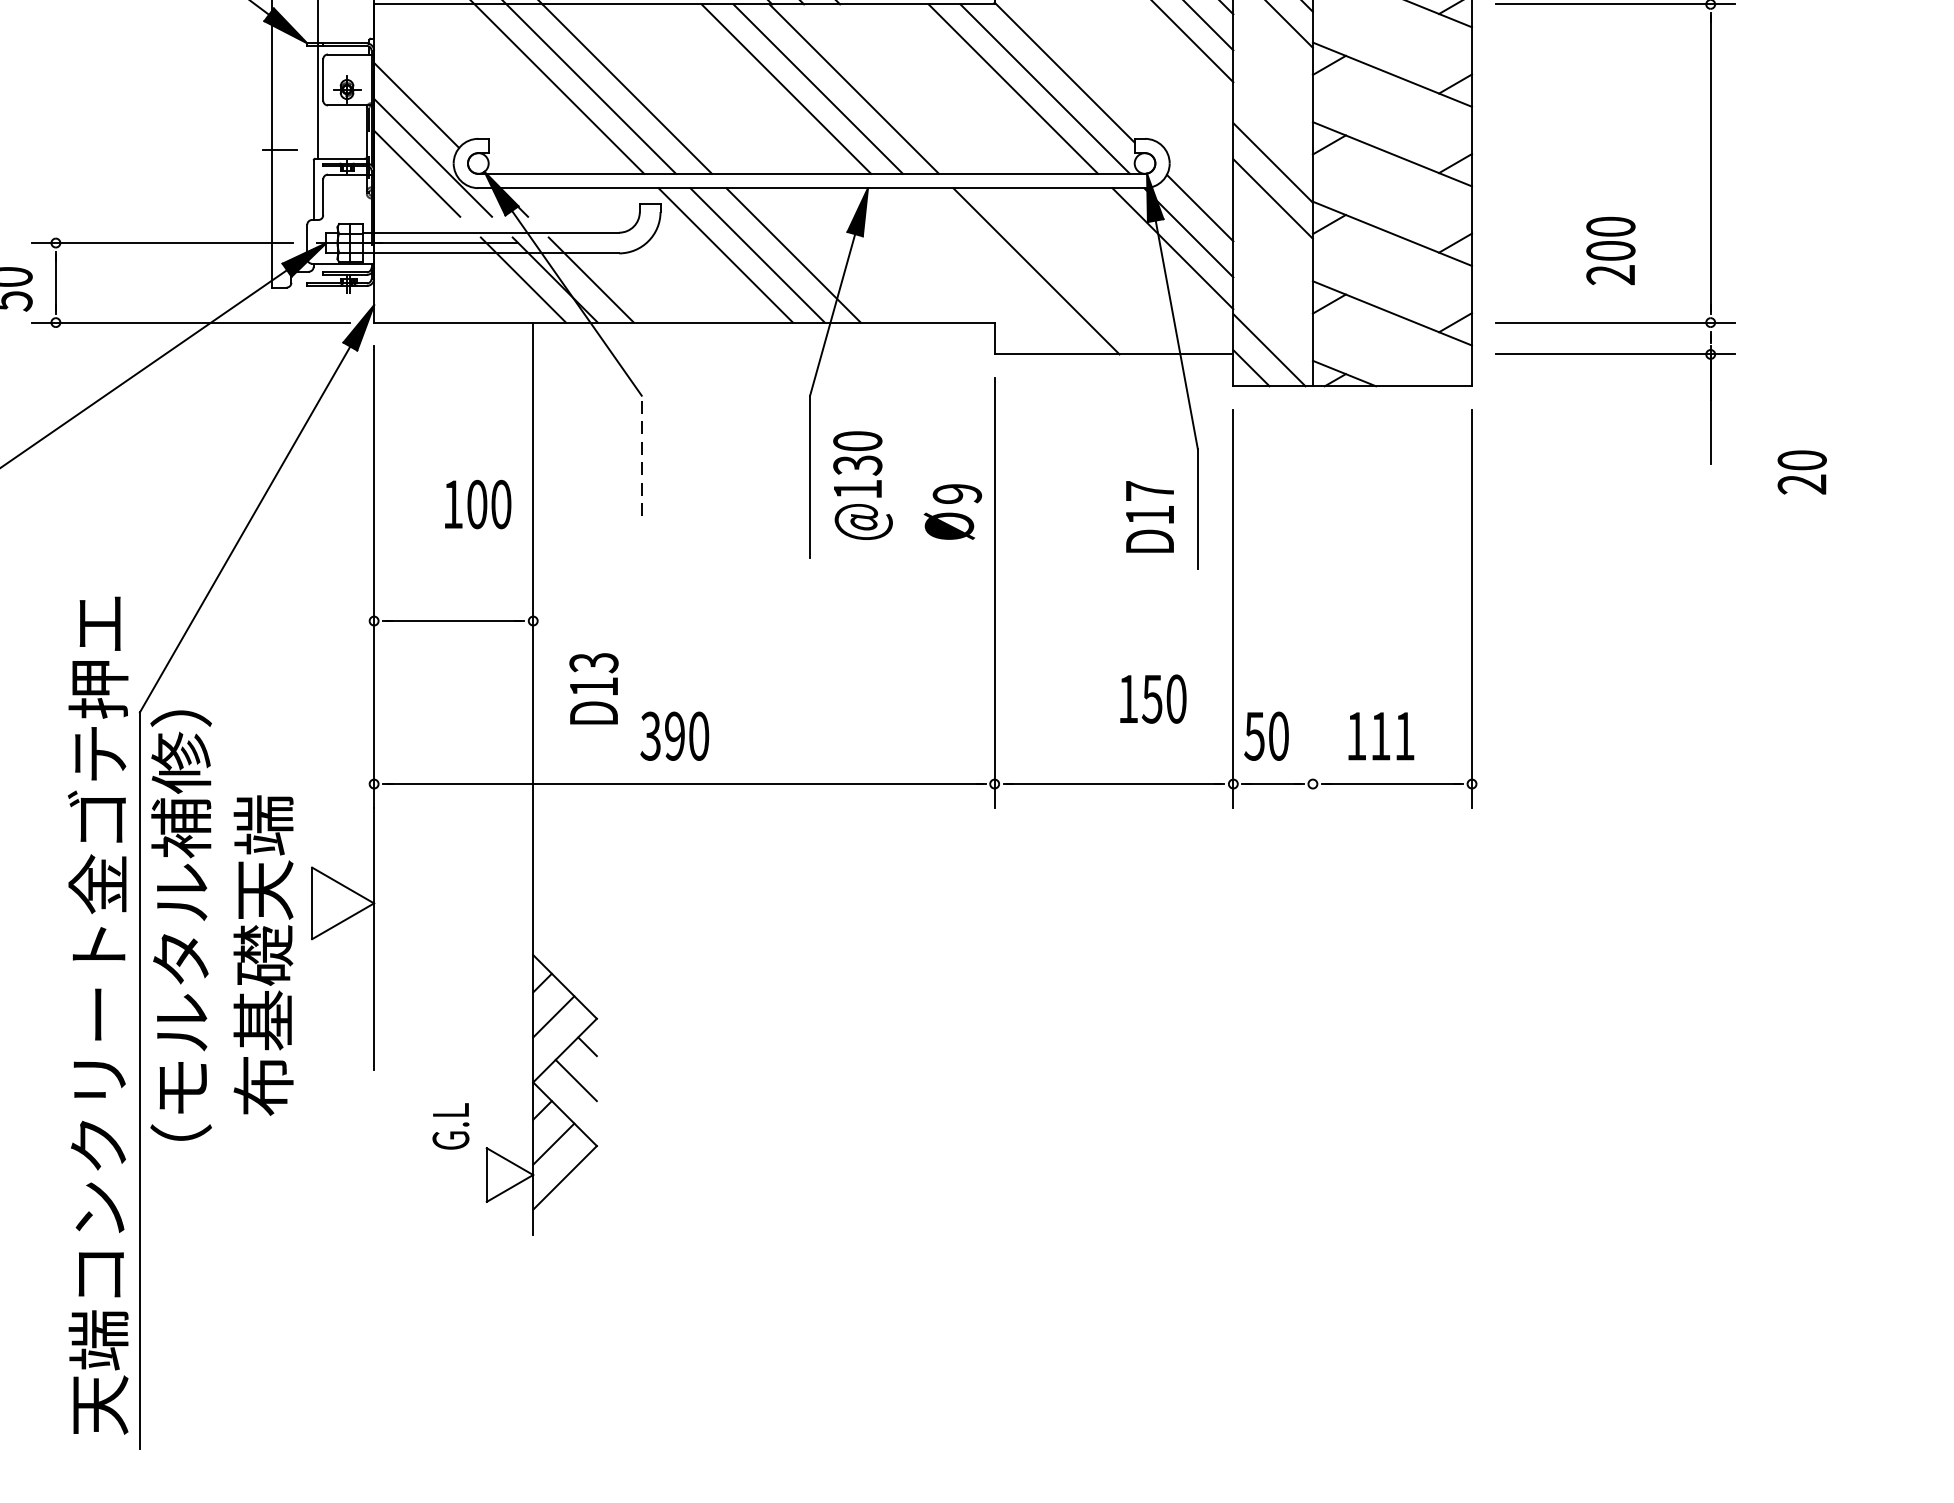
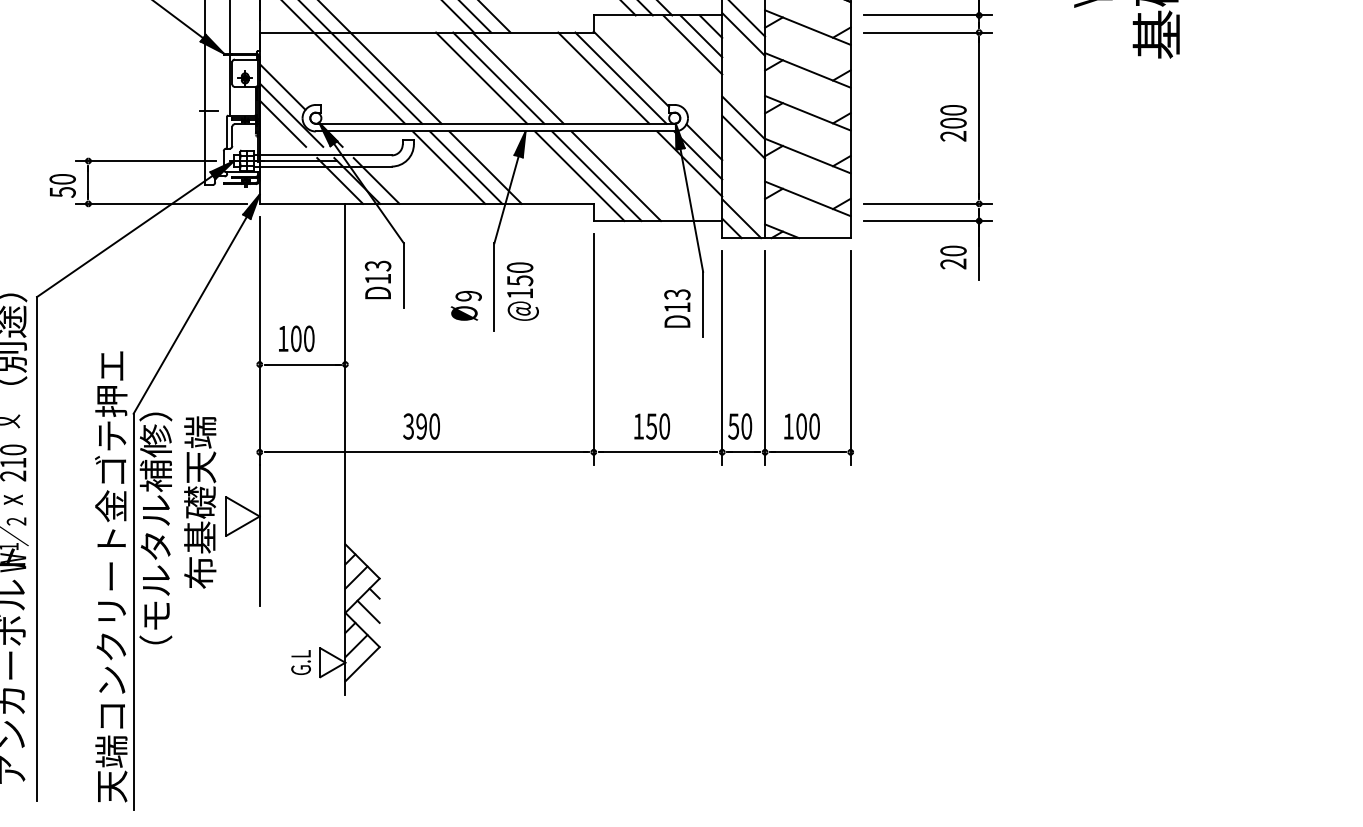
text: (1610, 251) -> (953, 123), moved
line: (968, 271) -> (579, 176), added
line: (999, 271) -> (596, 176), added
line: (641, 455) -> (403, 275), dashed -> solid
text: (856, 464) -> (519, 280), @130 -> @150
text: (1802, 472) -> (953, 257), moved
text: (1150, 490) -> (677, 294), D17 -> D13
text: (477, 503) -> (296, 338), moved
text: (951, 511) -> (465, 305), moved
line: (1313, 608) -> (765, 357), added
text: (592, 687) -> (377, 279), moved
text: (1152, 699) -> (651, 426), moved
text: (1391, 736) -> (807, 426), 111 -> 100
text: (264, 955) -> (200, 502), moved
text: (449, 1126) -> (300, 662), moved

